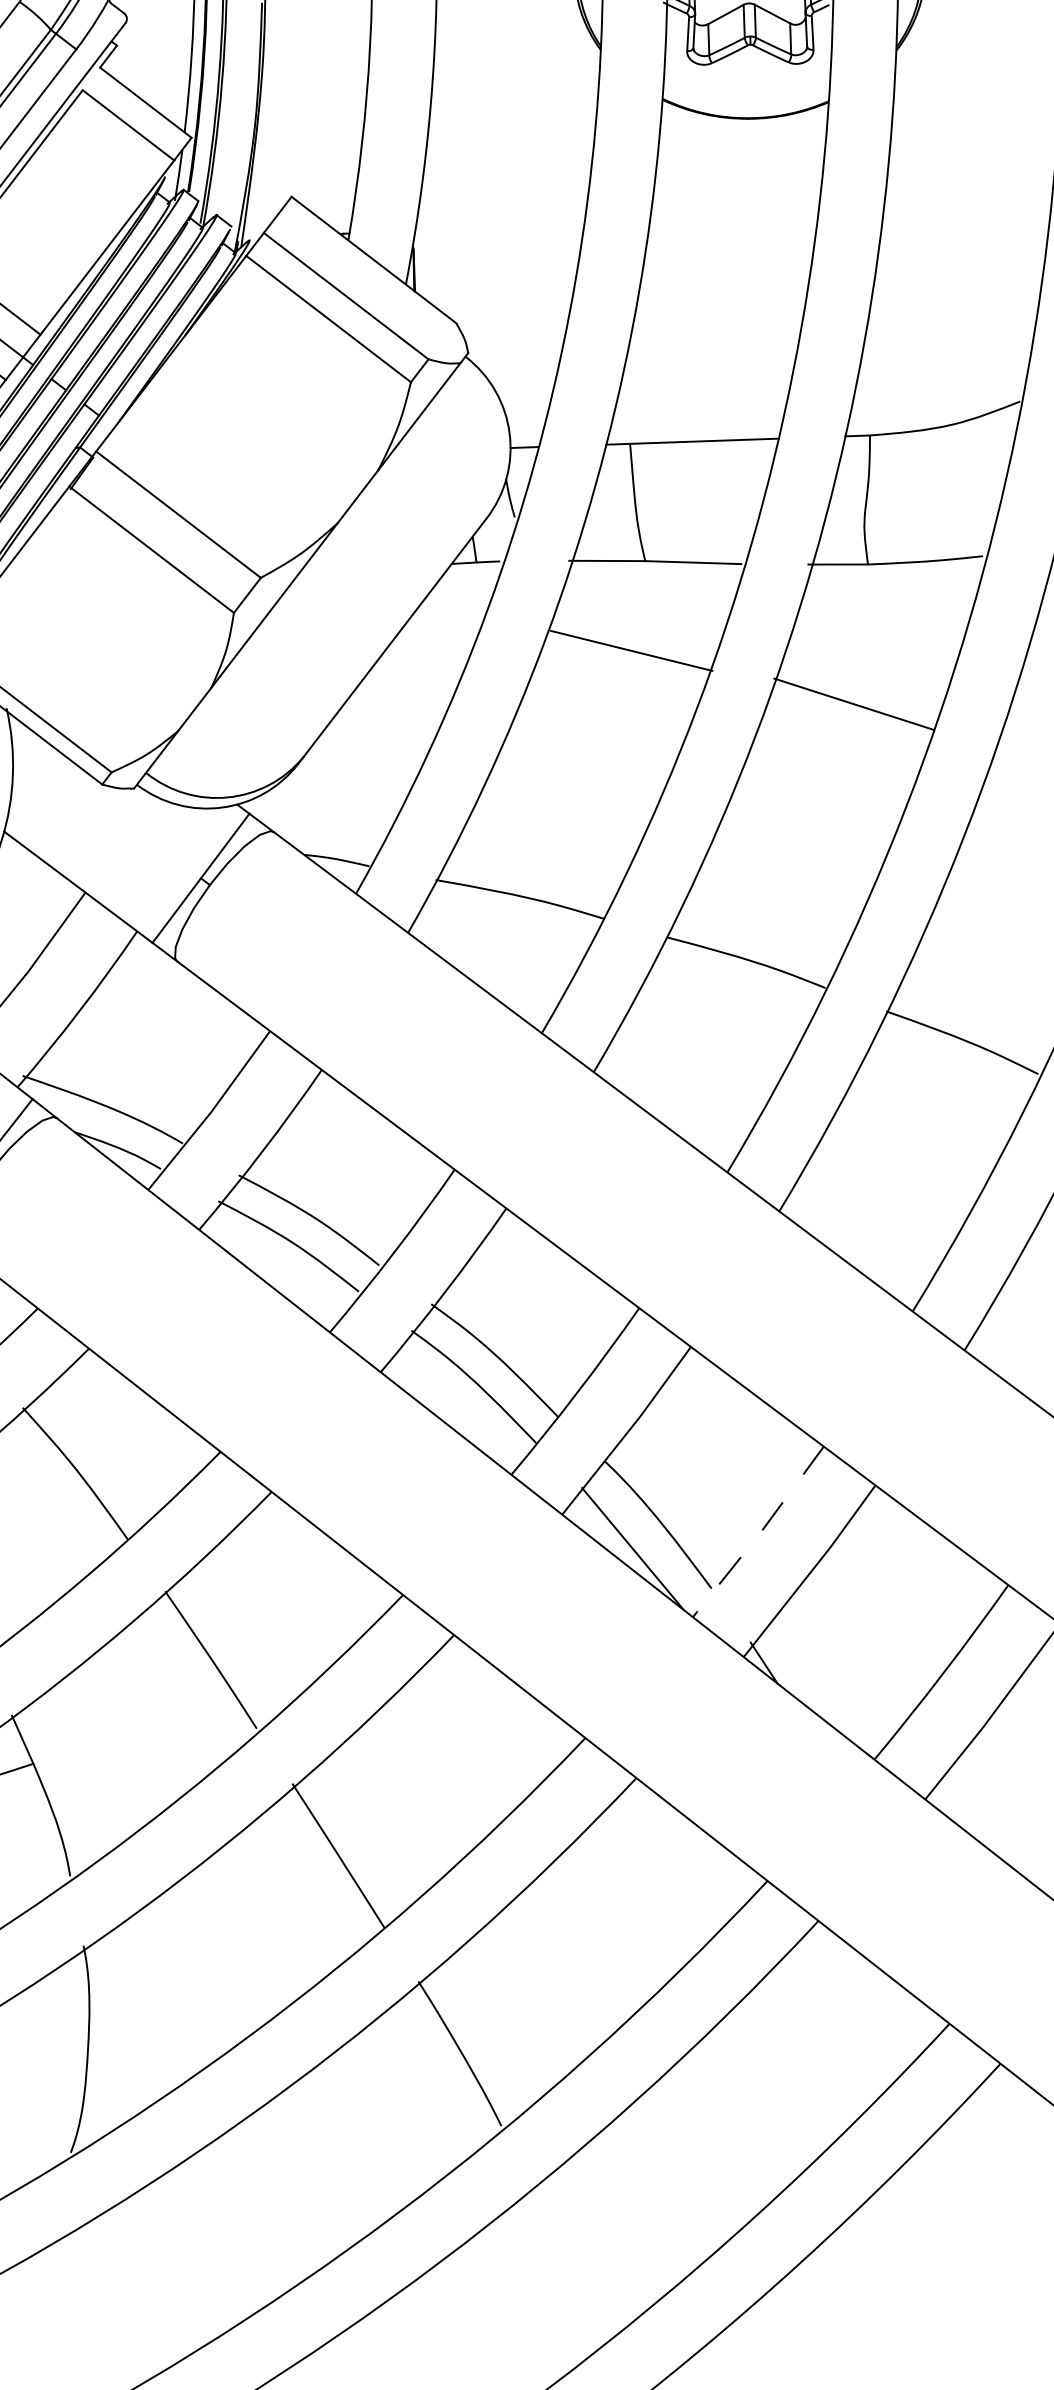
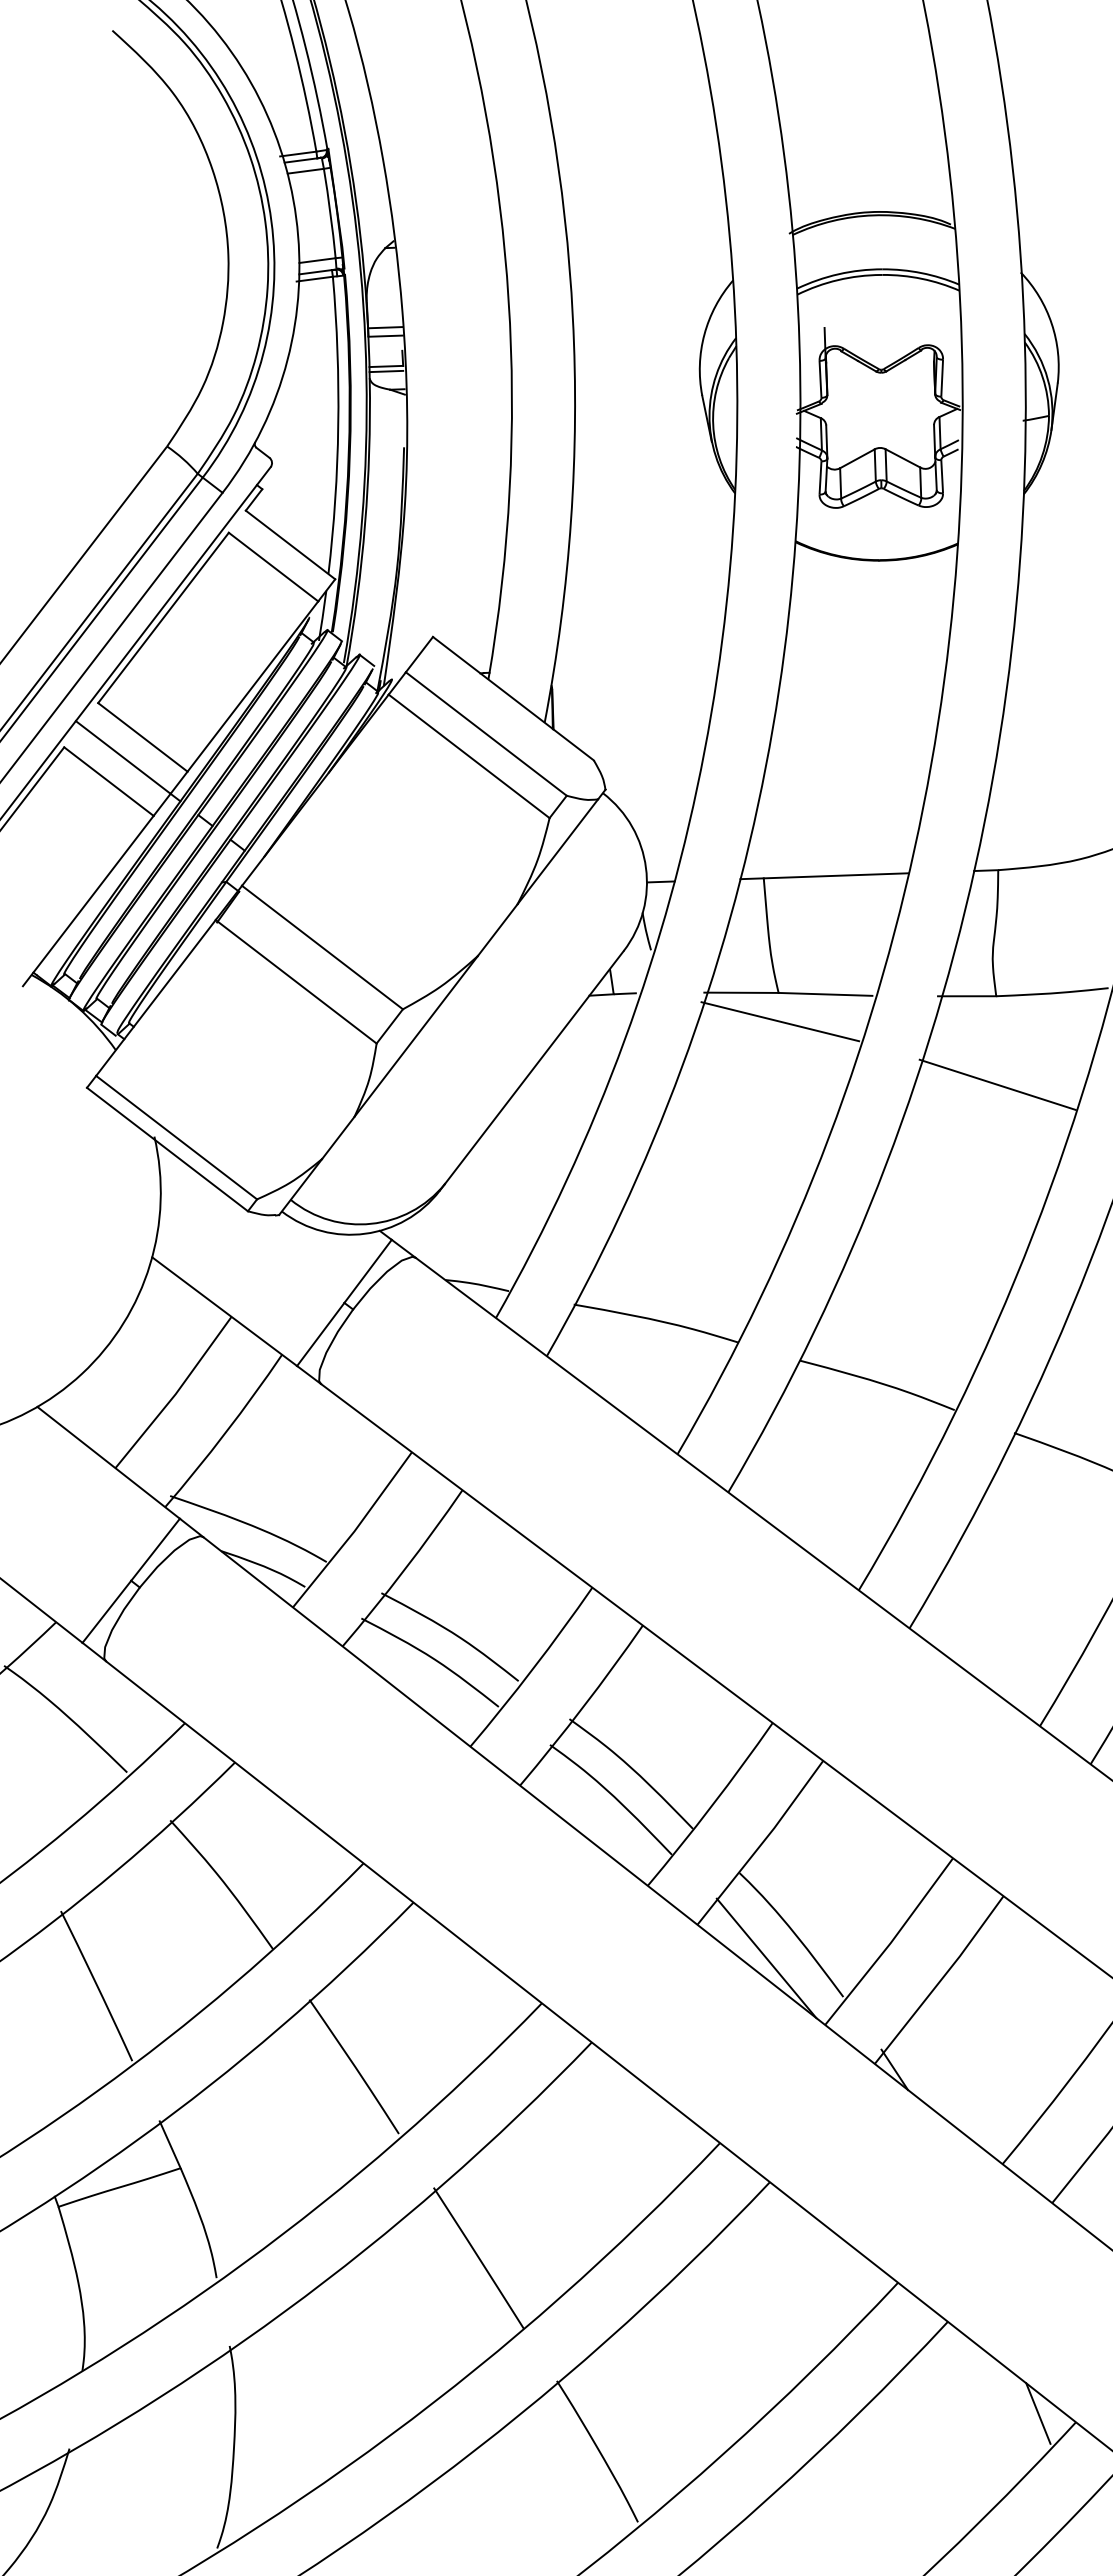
line: (631, 650) -> (780, 1021), moved
line: (853, 703) -> (997, 1084), moved
line: (759, 1532) -> (890, 1942), dashed -> solid
line: (911, 2014) -> (1038, 2413), added

